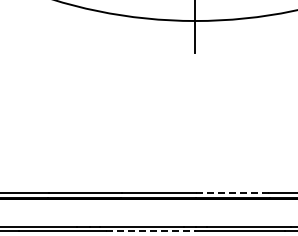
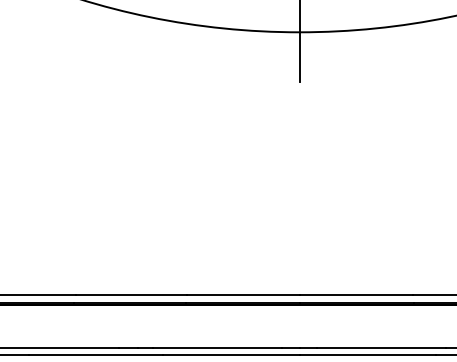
line: (232, 192) -> (356, 295), dashed -> solid
line: (150, 231) -> (230, 355), dashed -> solid

